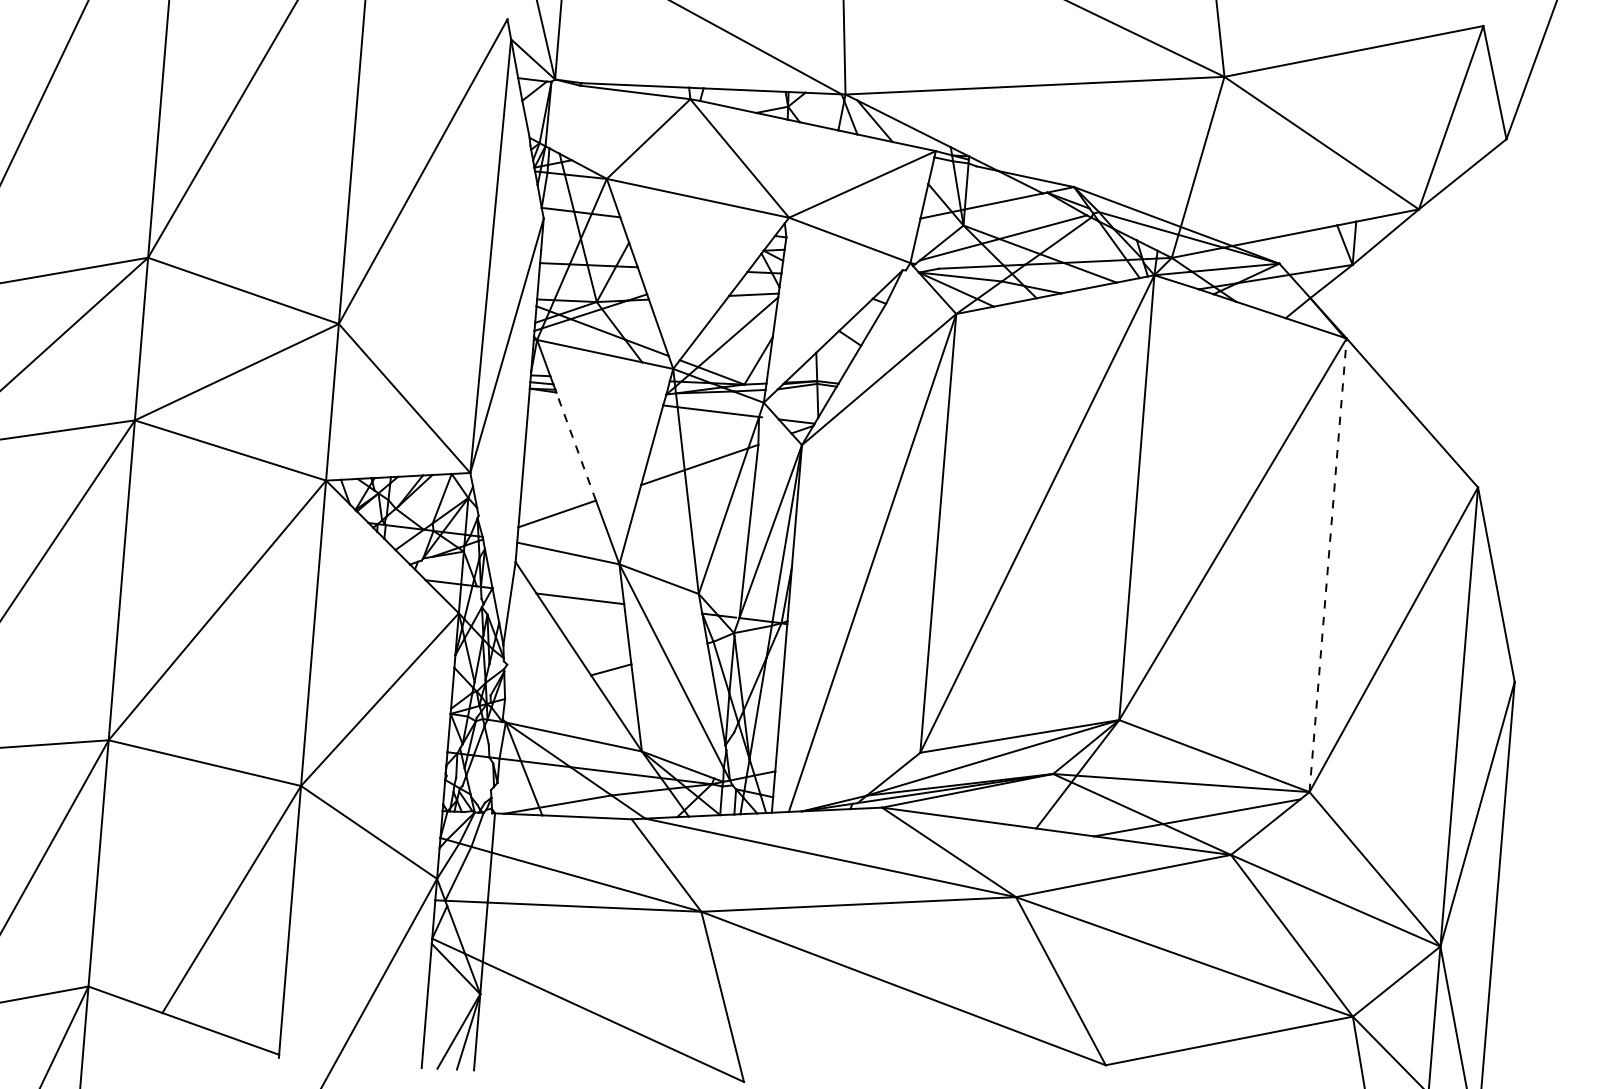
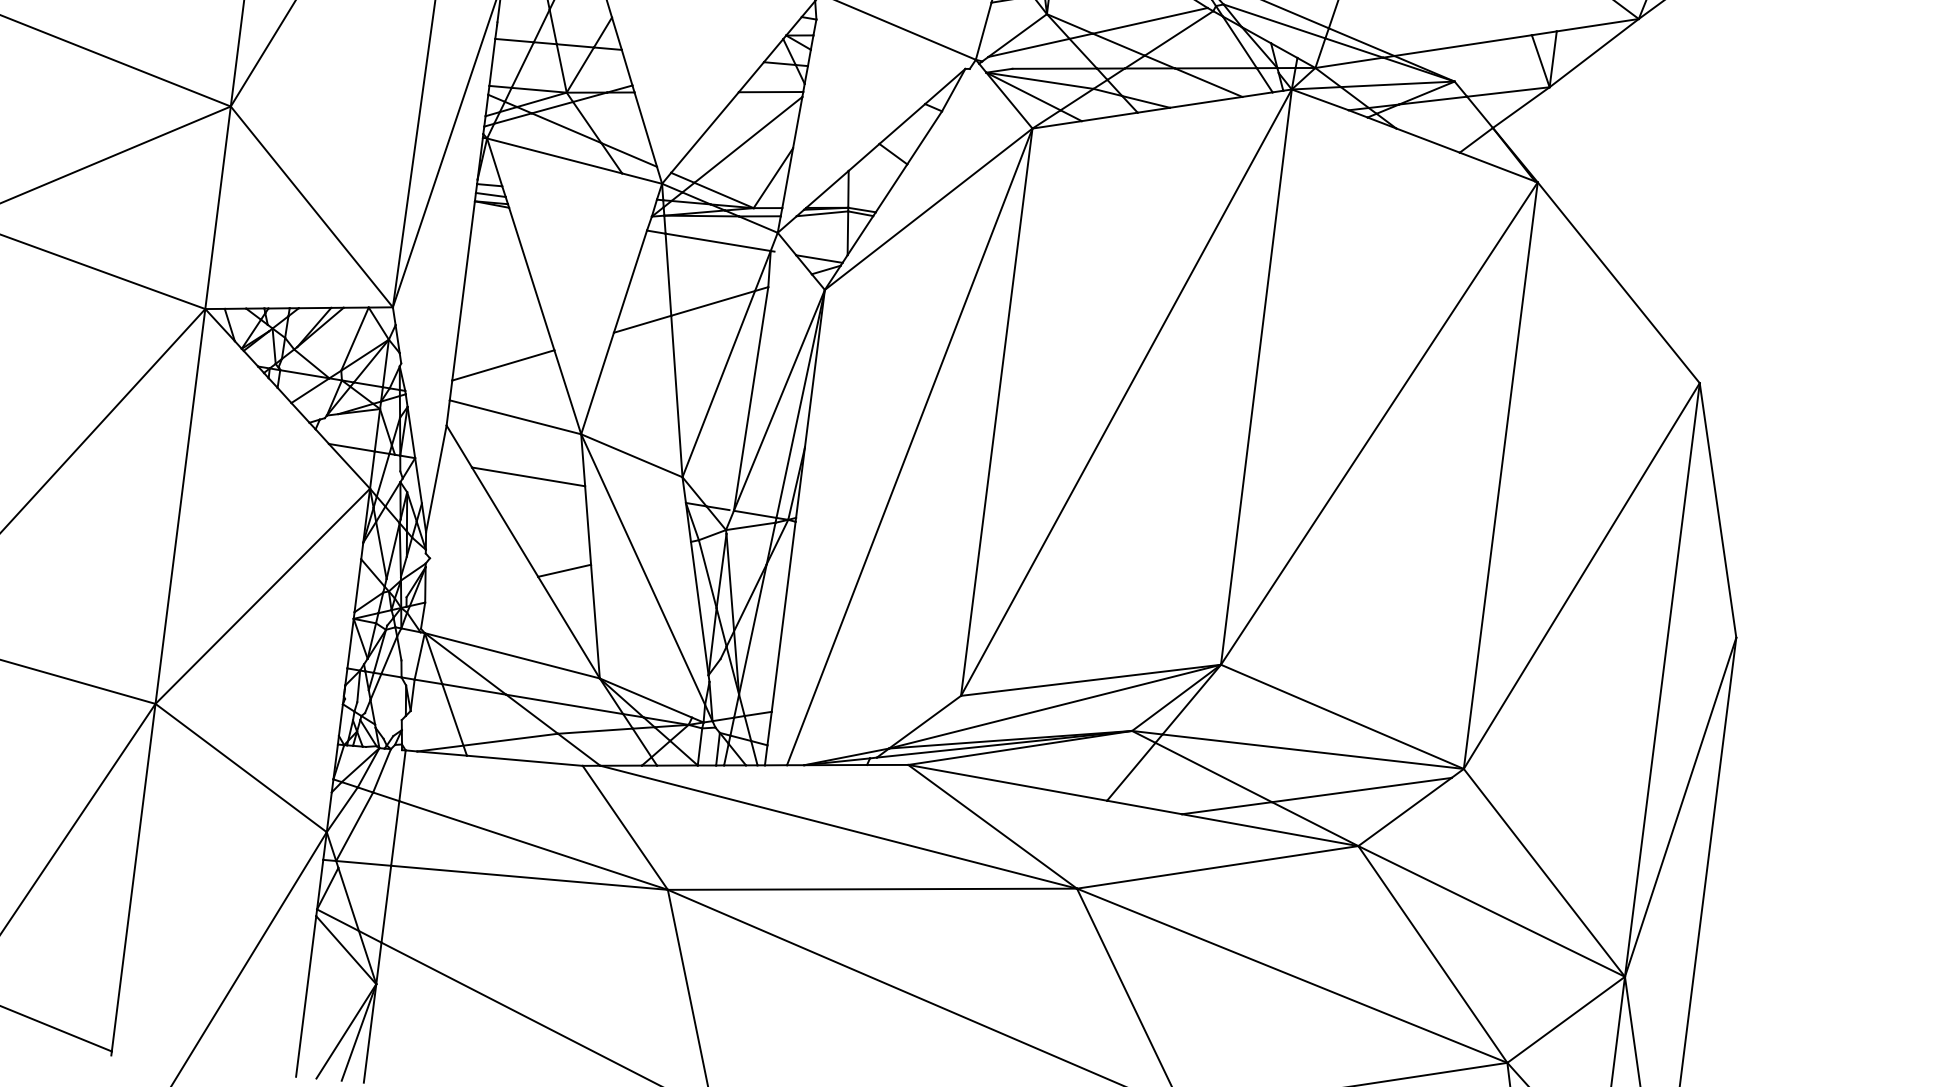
line: (576, 446) -> (532, 278), dashed -> solid
line: (1328, 565) -> (1501, 475), dashed -> solid

